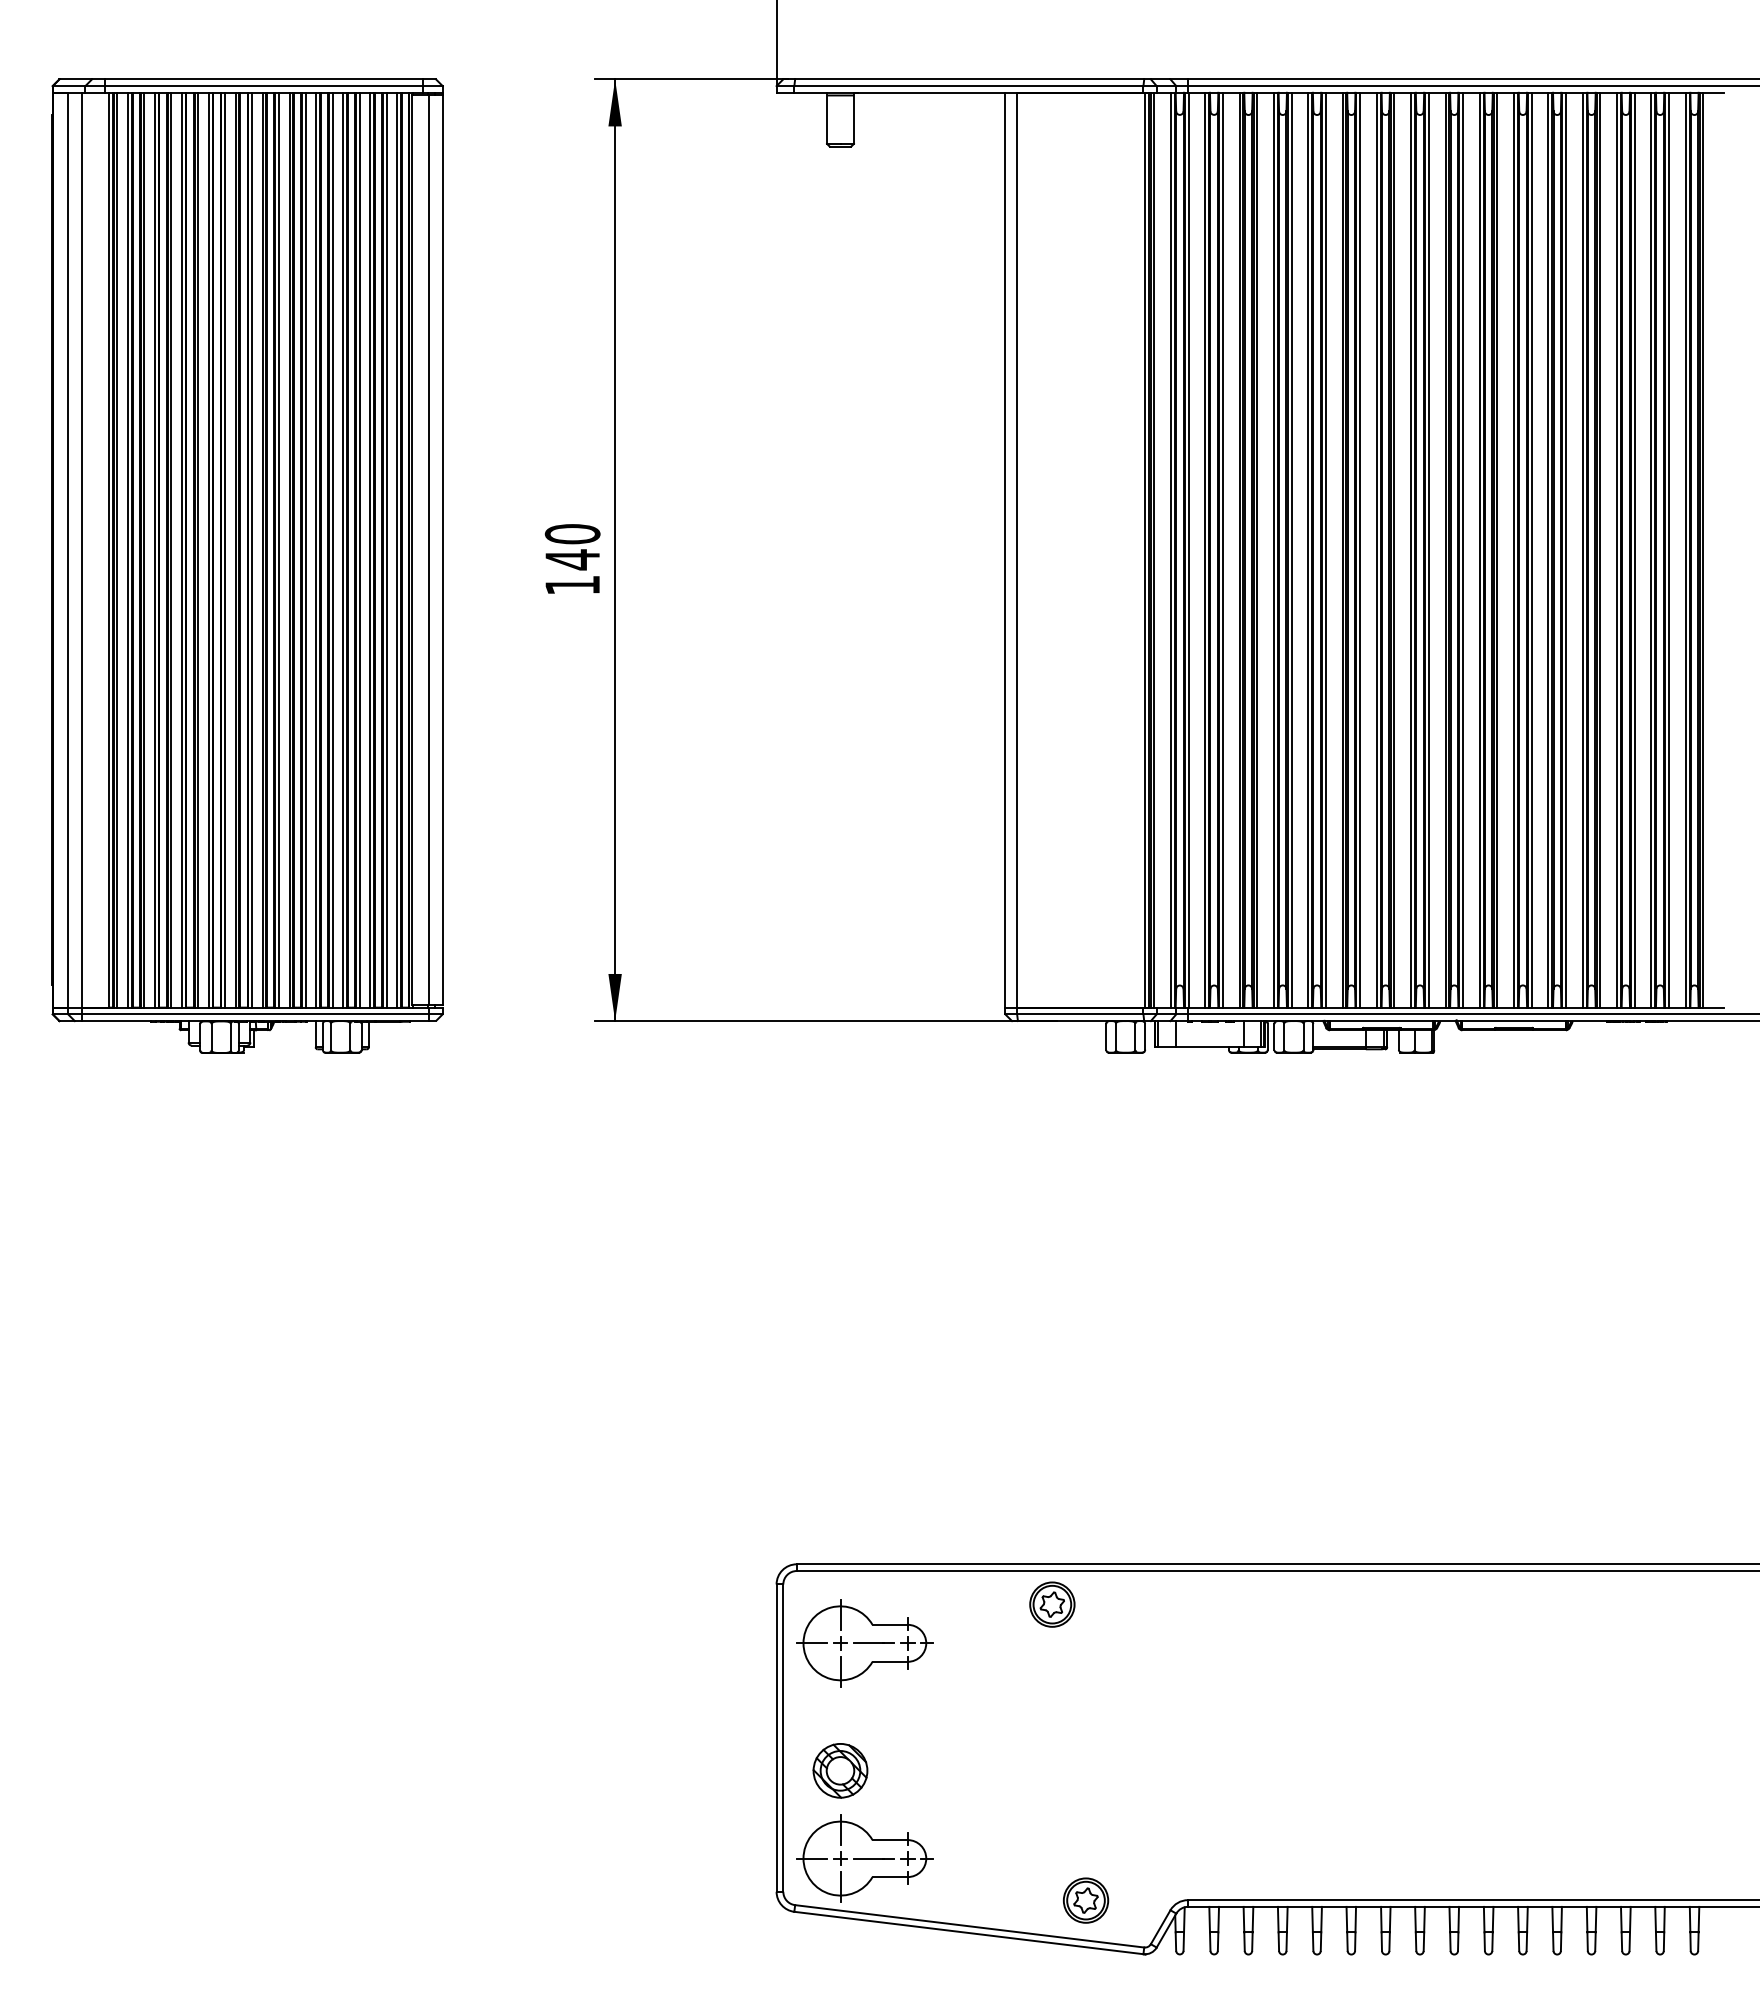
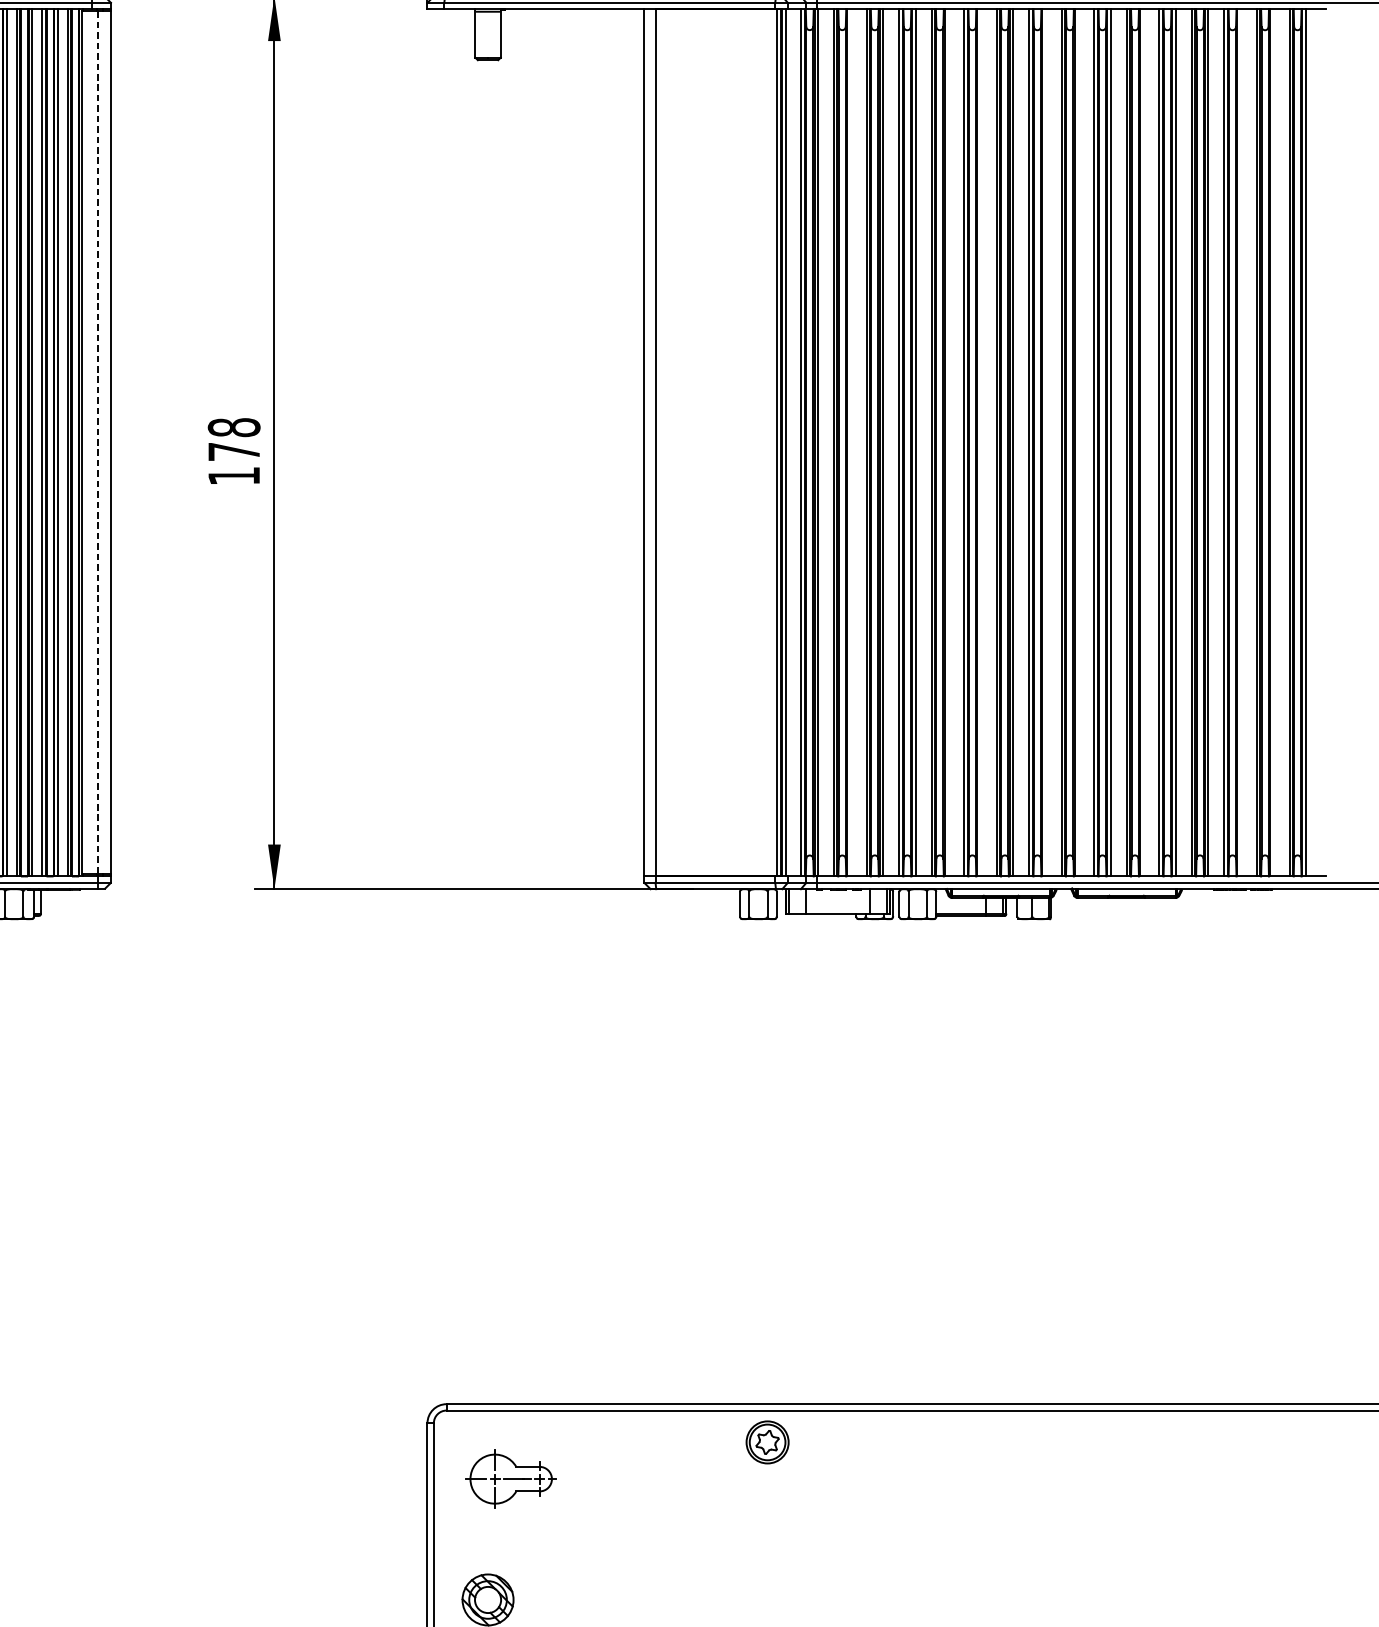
text: (572, 547) -> (234, 440), 140 -> 178
line: (1222, 549) -> (850, 442), removed
line: (1325, 549) -> (947, 442), removed
line: (1359, 549) -> (980, 442), removed
line: (1428, 549) -> (1045, 442), removed
line: (1462, 549) -> (1077, 442), removed
line: (1531, 549) -> (1143, 442), removed
line: (1634, 549) -> (1240, 442), removed
line: (1668, 549) -> (1273, 442), removed
line: (429, 550) -> (98, 443), solid -> dashed
part: (1052, 1604) -> (767, 1442), moved
part: (864, 1643) -> (510, 1479), size x0.7

